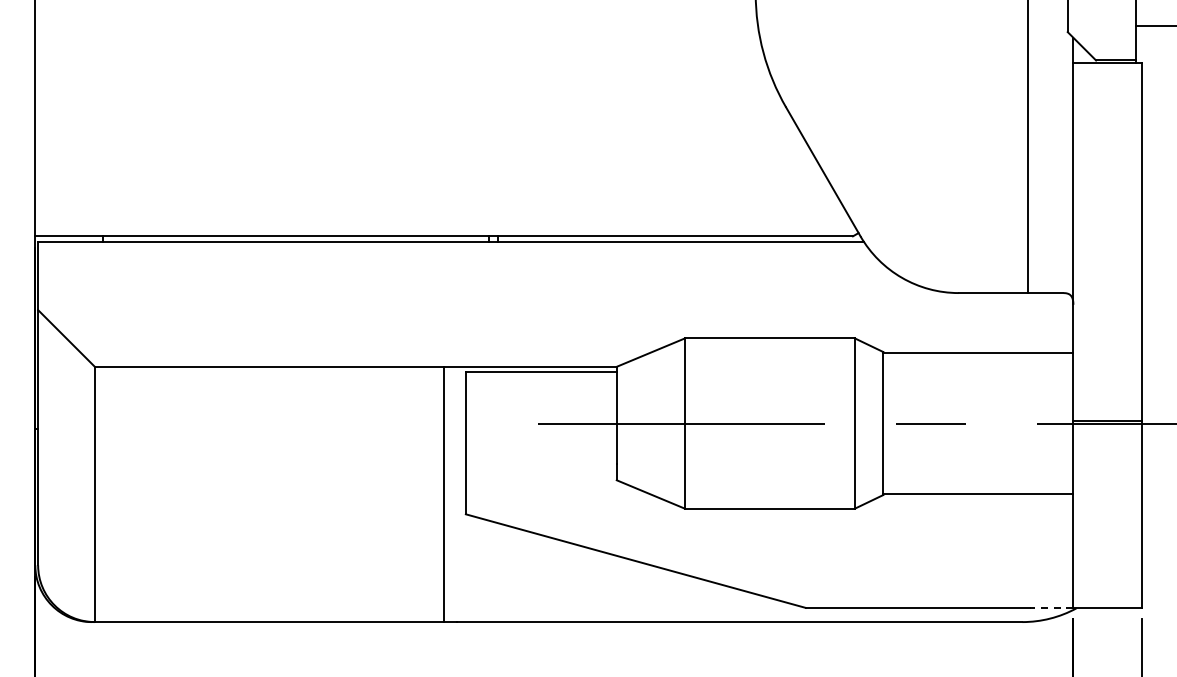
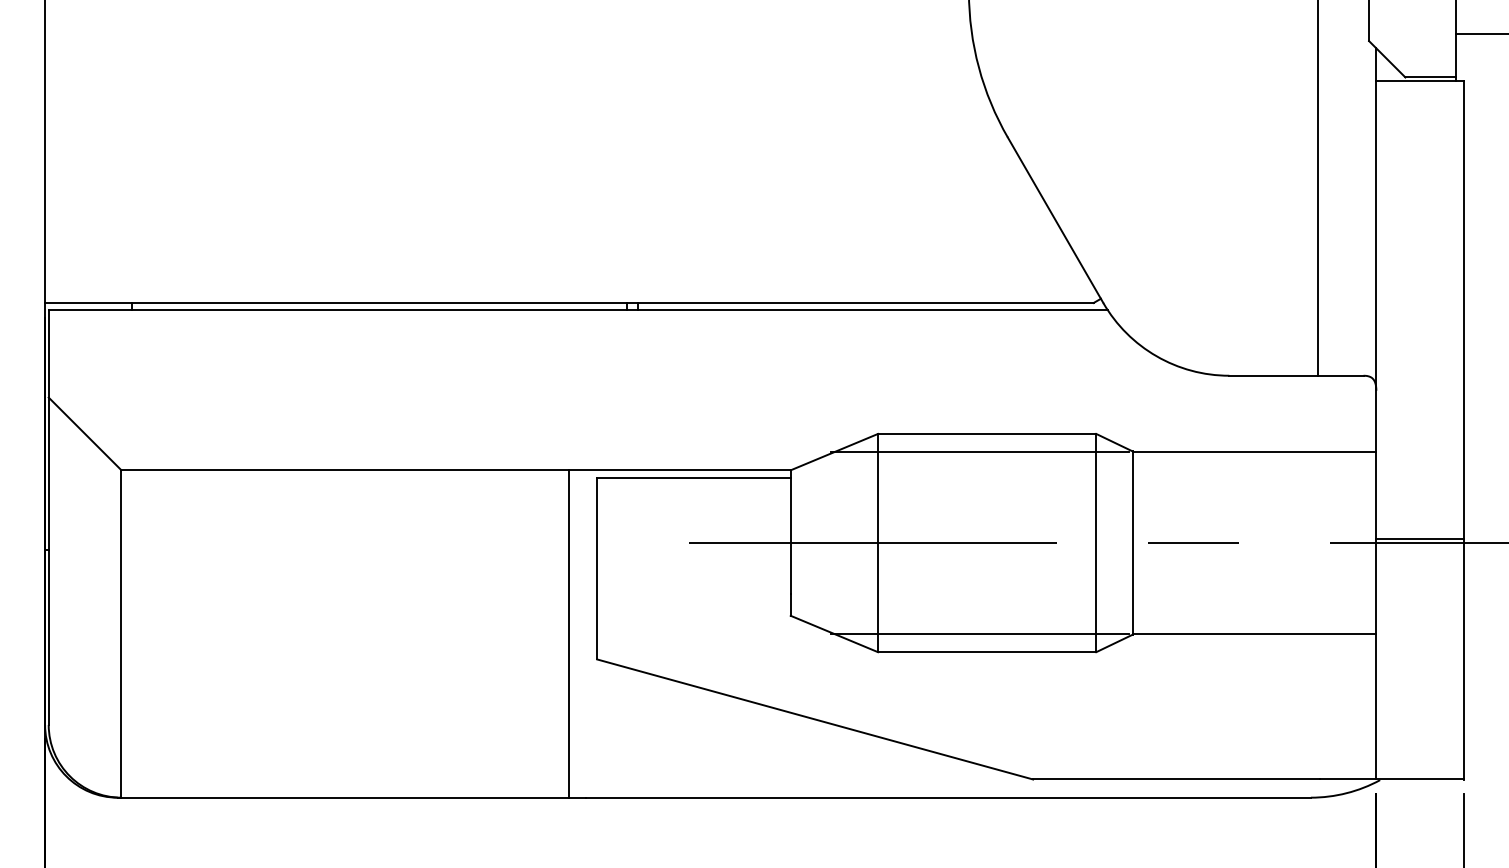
line: (763, 352) -> (978, 451), added
line: (763, 494) -> (978, 634), added
line: (1051, 607) -> (1348, 778), dashed -> solid

